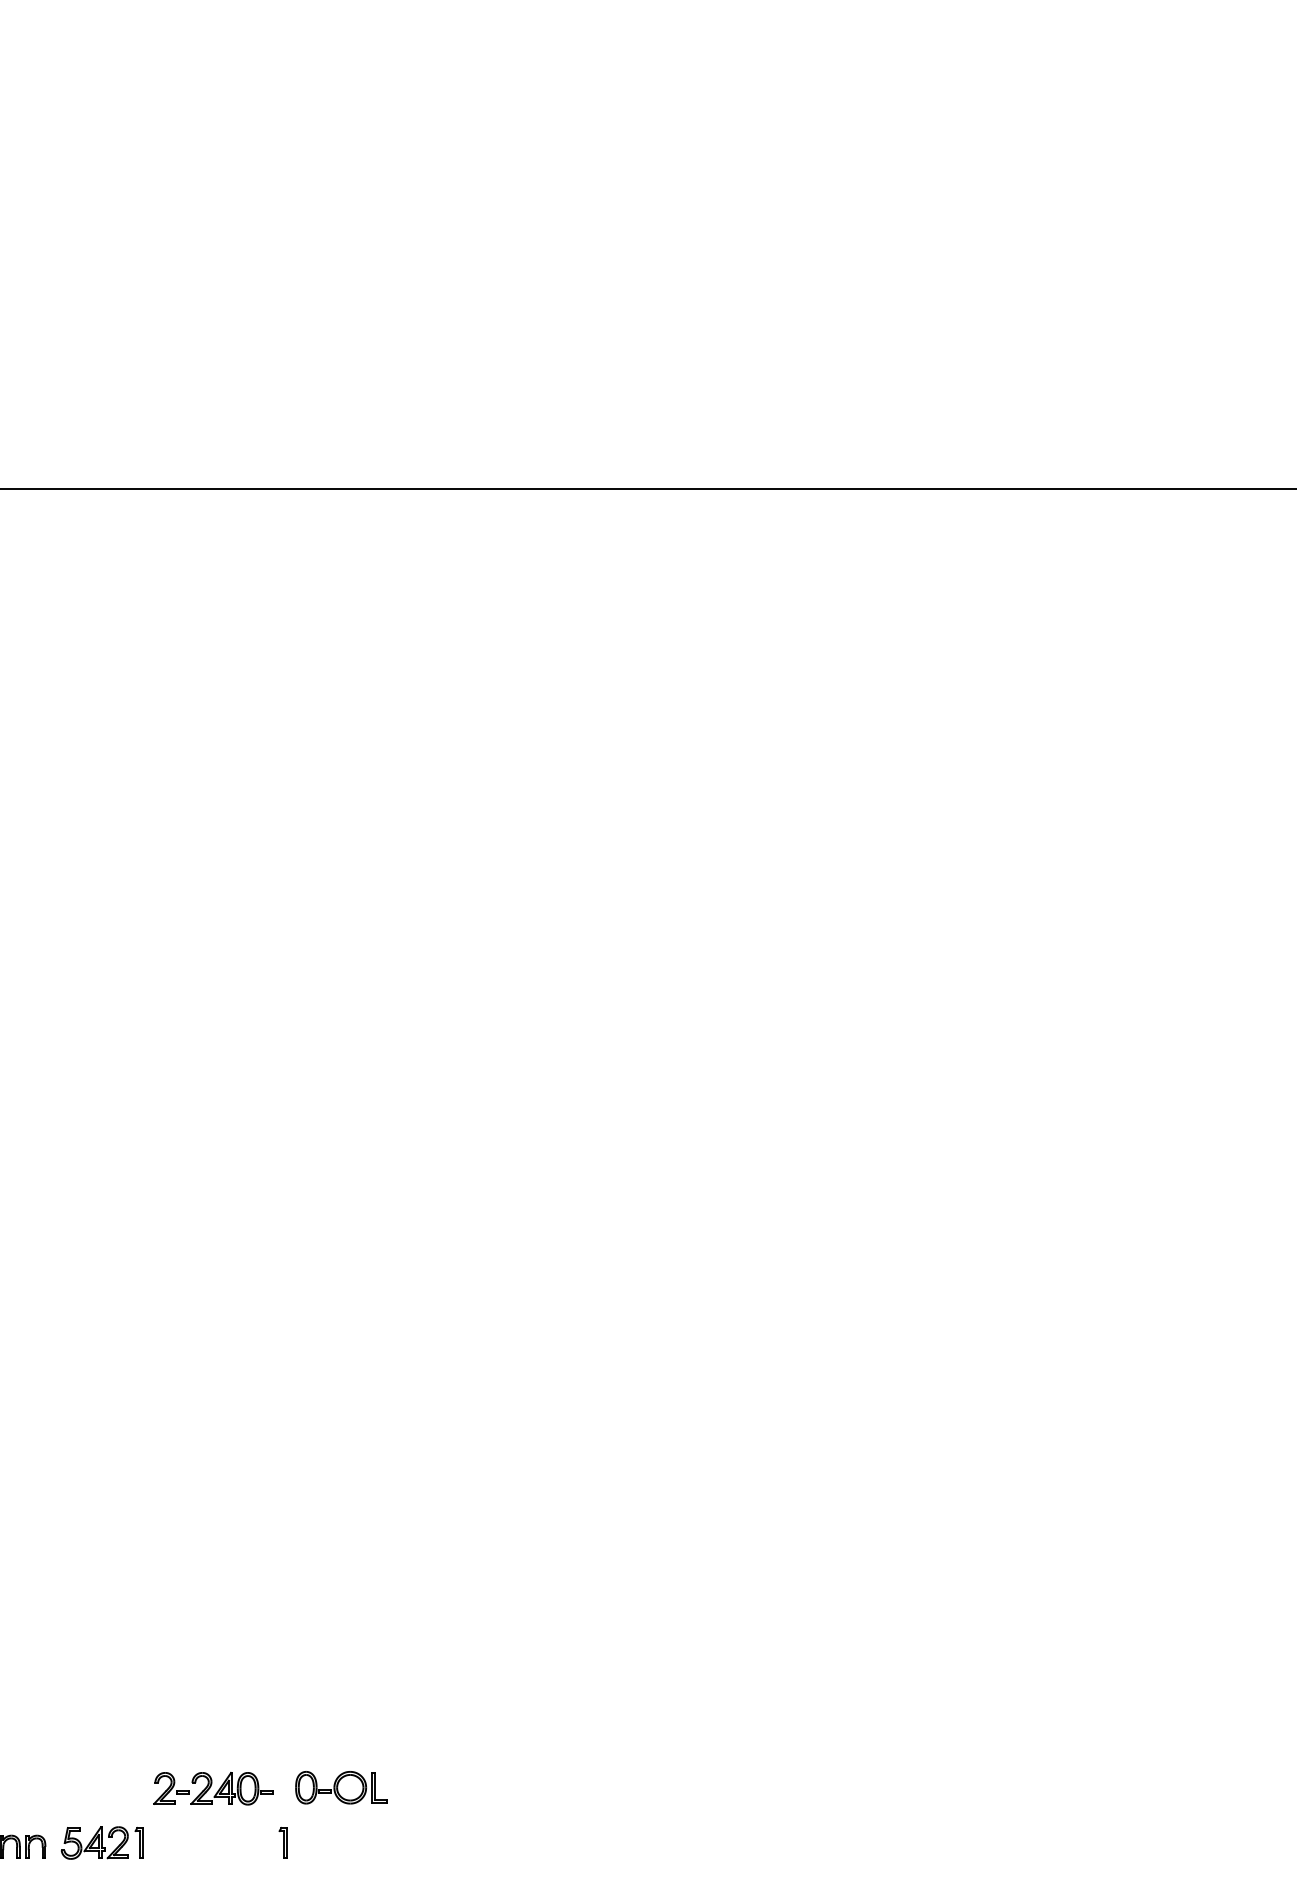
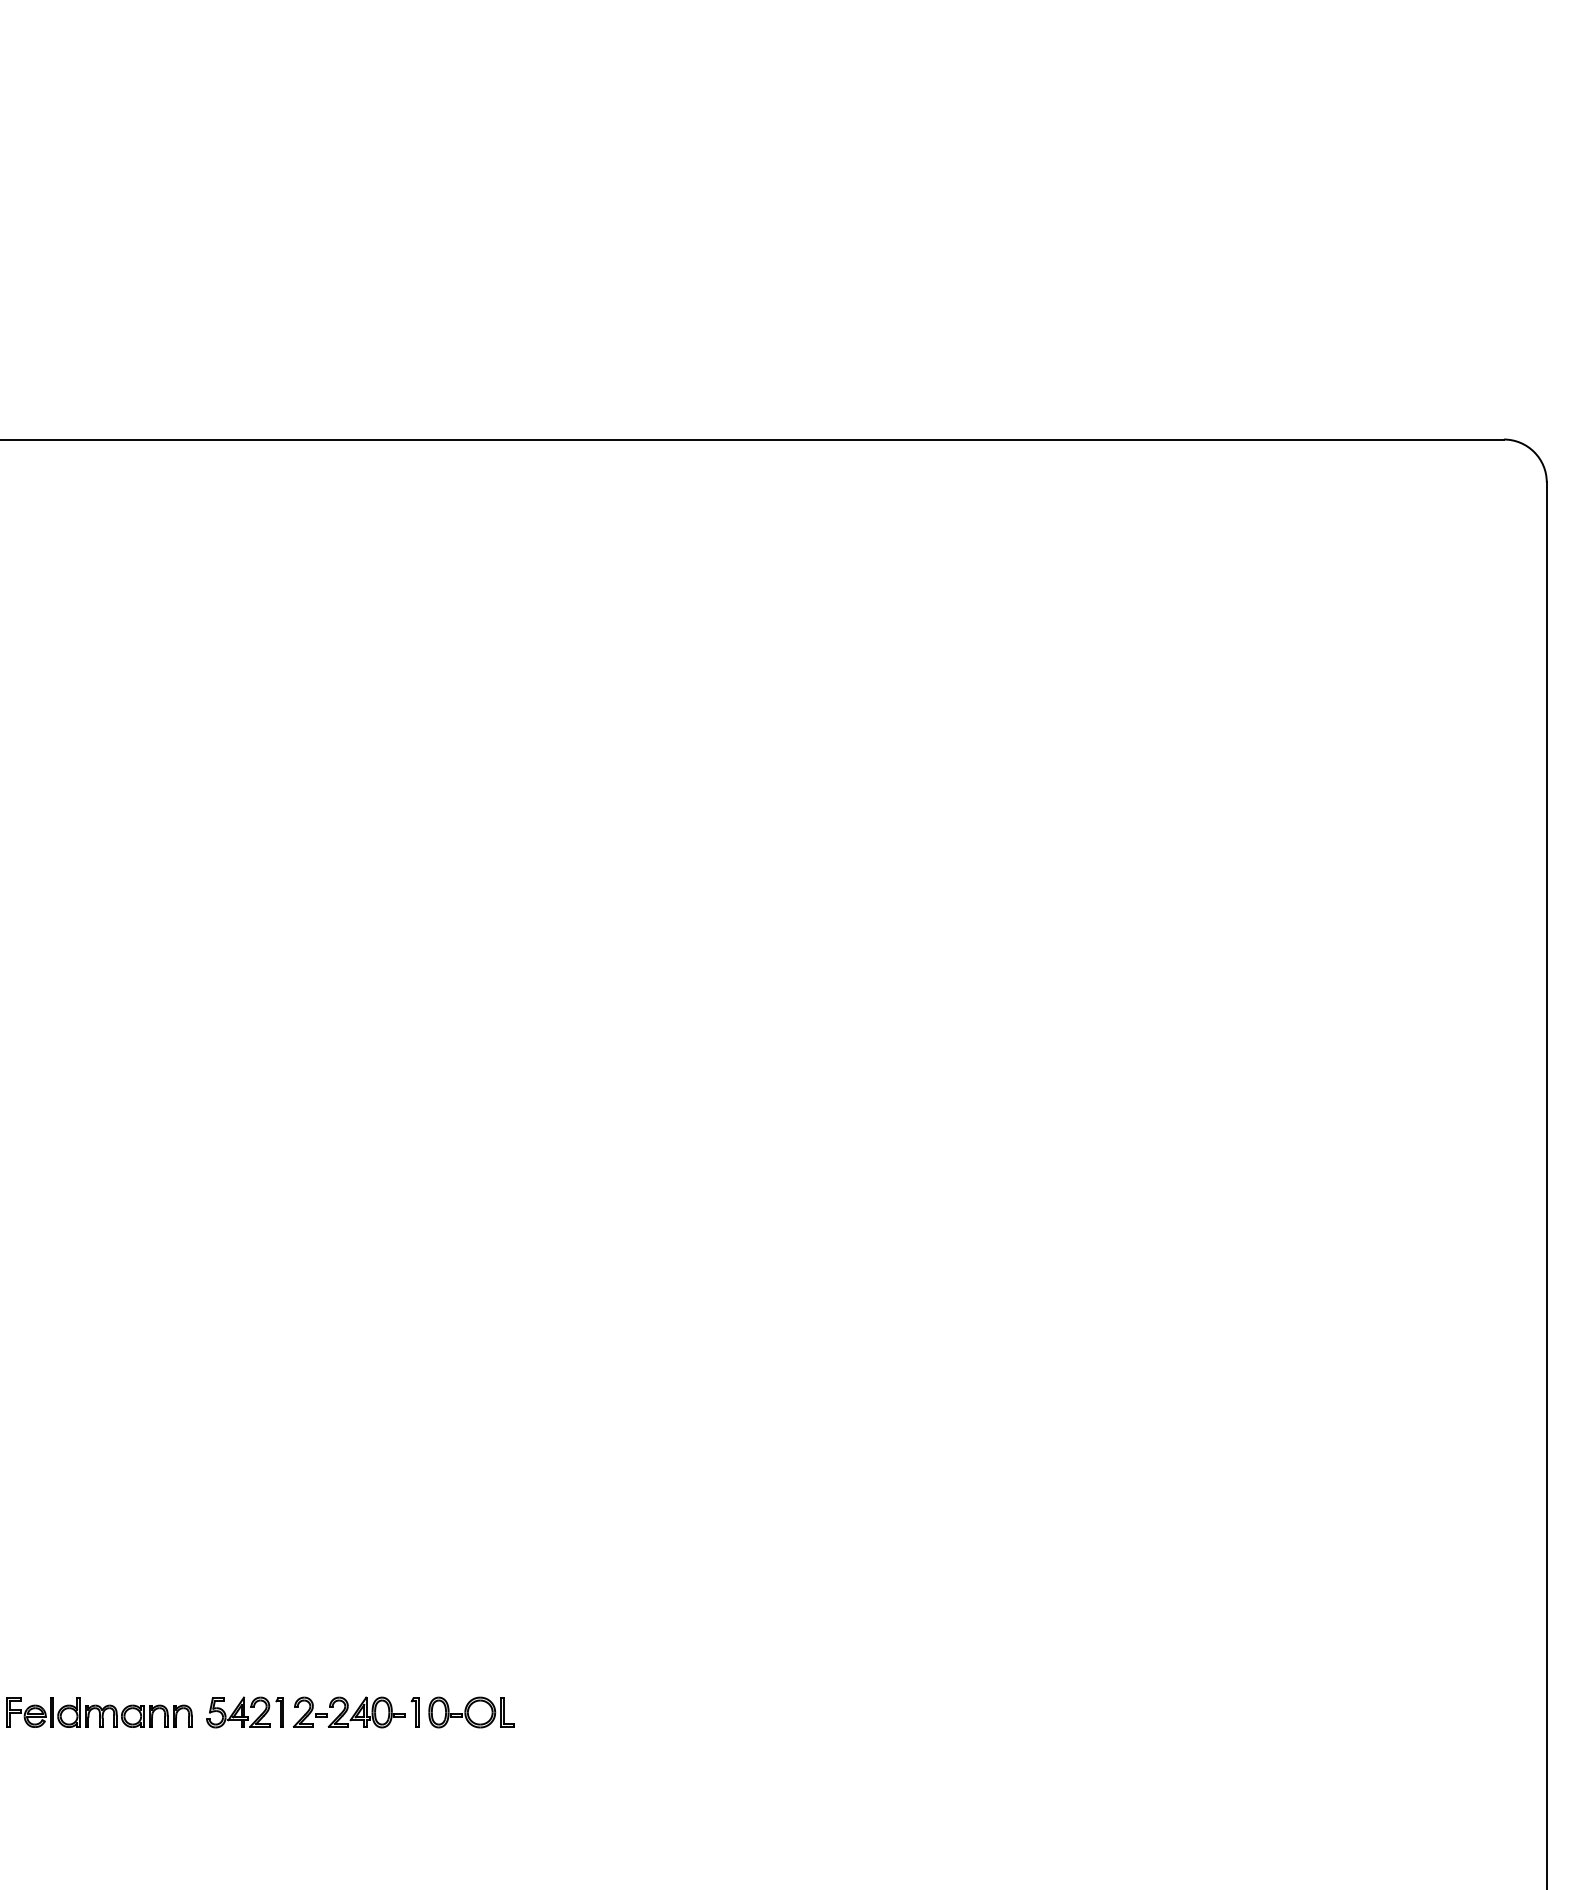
part: (340, 1787) -> (471, 1712), moved
part: (212, 1788) -> (348, 1712), moved

